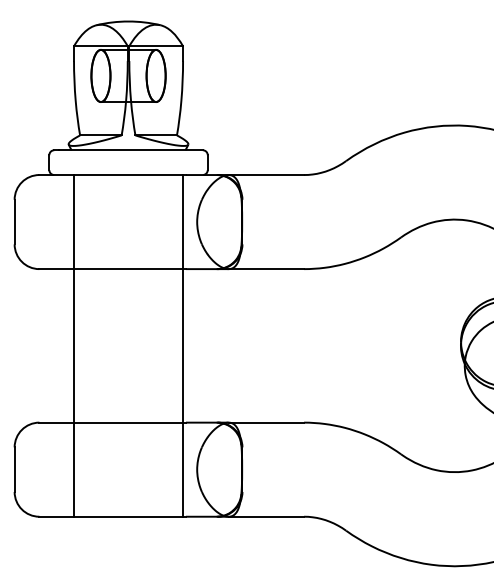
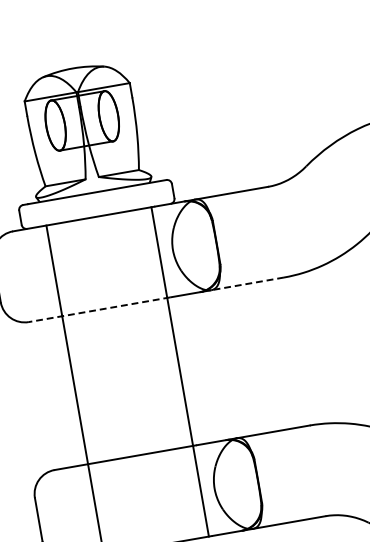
line: (112, 269) -> (99, 310), solid -> dashed
line: (266, 269) -> (247, 284), solid -> dashed

